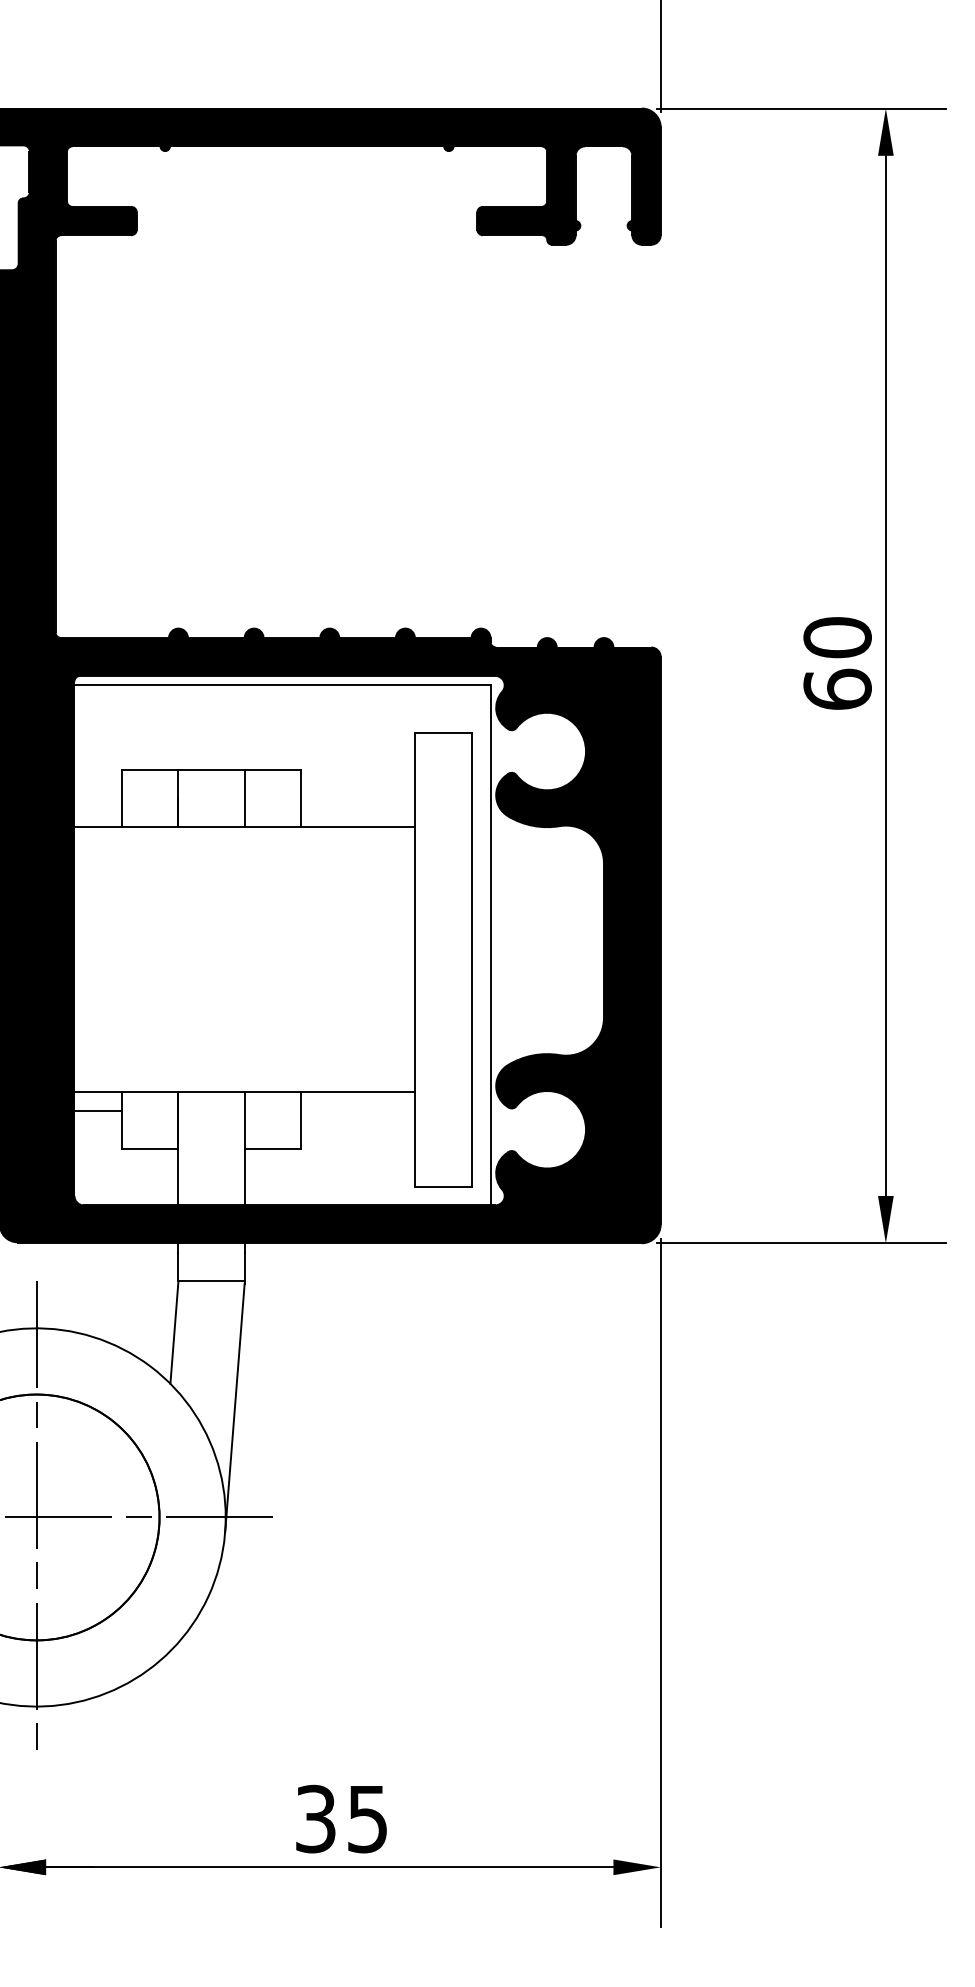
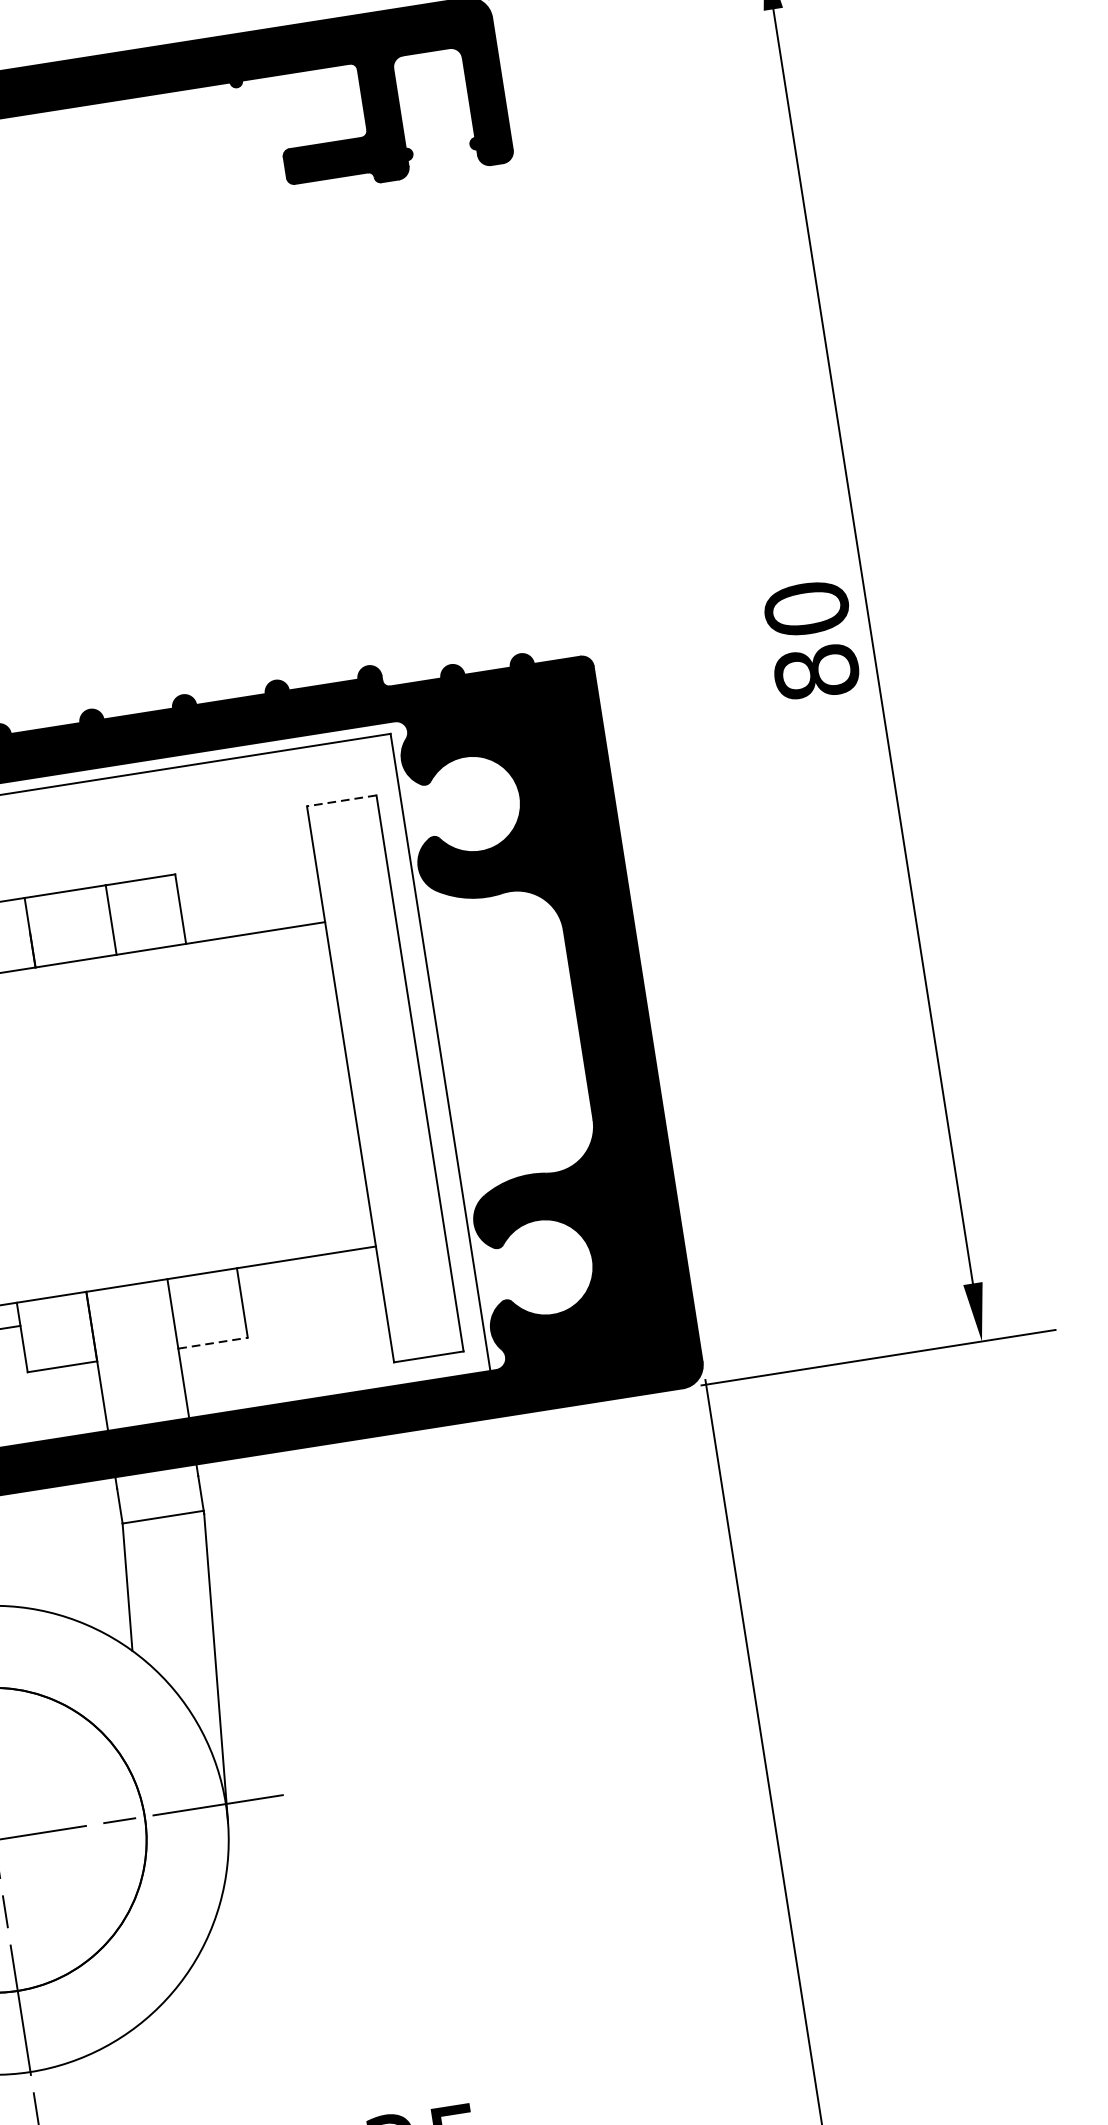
text: (837, 688) -> (816, 671), 60 -> 80
line: (442, 732) -> (340, 800), solid -> dashed
line: (273, 1148) -> (213, 1342), solid -> dashed

